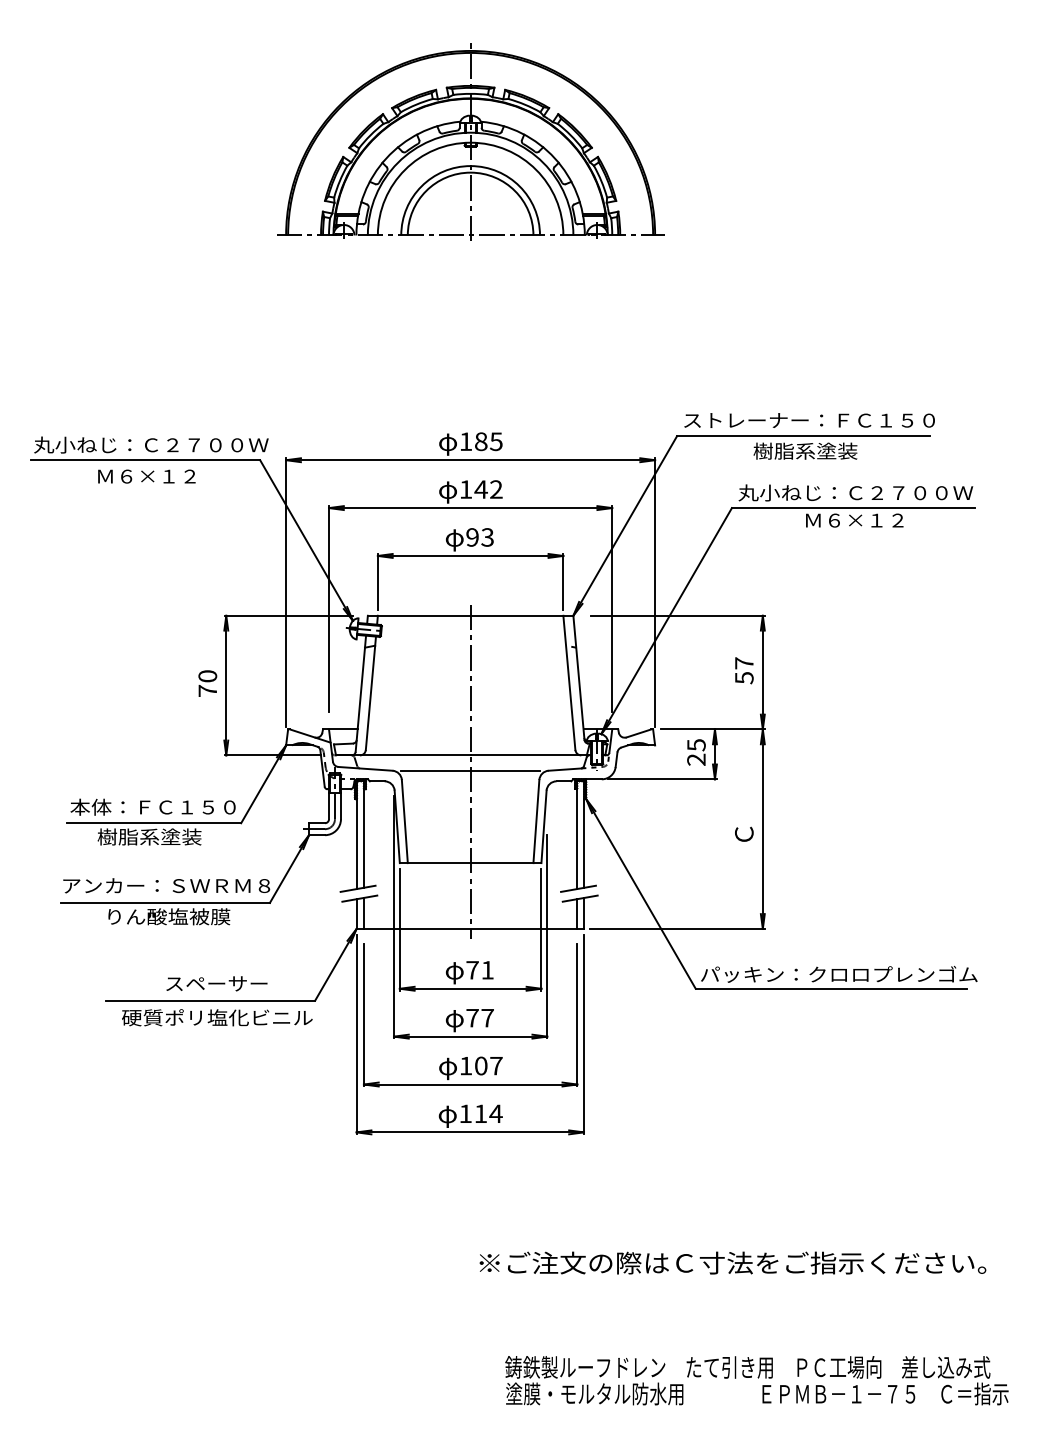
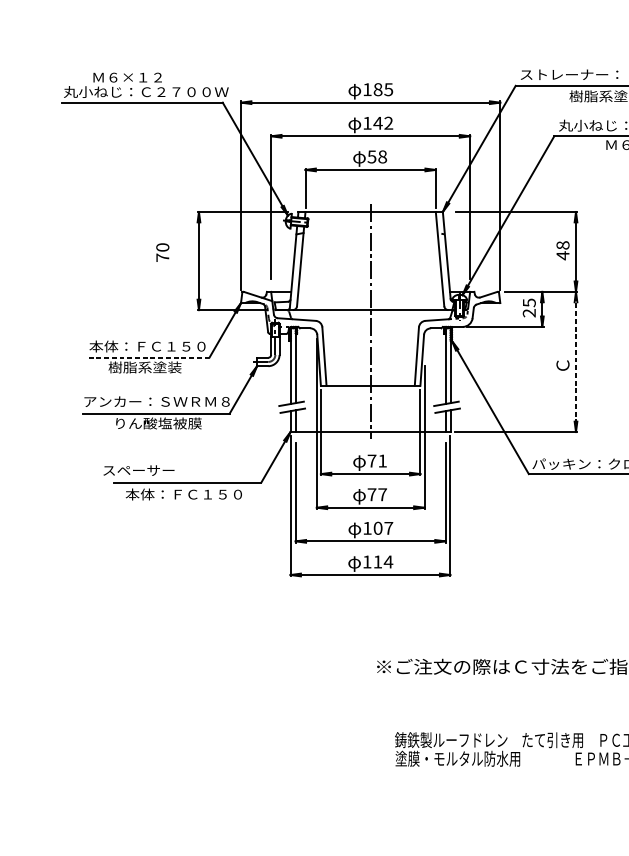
text: (146, 476) -> (127, 77), moved
text: (479, 537) -> (376, 156), 93 -> 58
text: (744, 670) -> (563, 250), 57 -> 48
text: (207, 683) -> (162, 252), moved
line: (470, 770) -> (370, 320), removed
line: (153, 823) -> (147, 357), solid -> dashed
line: (762, 829) -> (575, 362), solid -> dashed
text: (216, 983) -> (138, 470), moved
text: (217, 1017) -> (192, 494), 硬質ポリ塩化ビニル -> 本体：ＦＣ１５０

